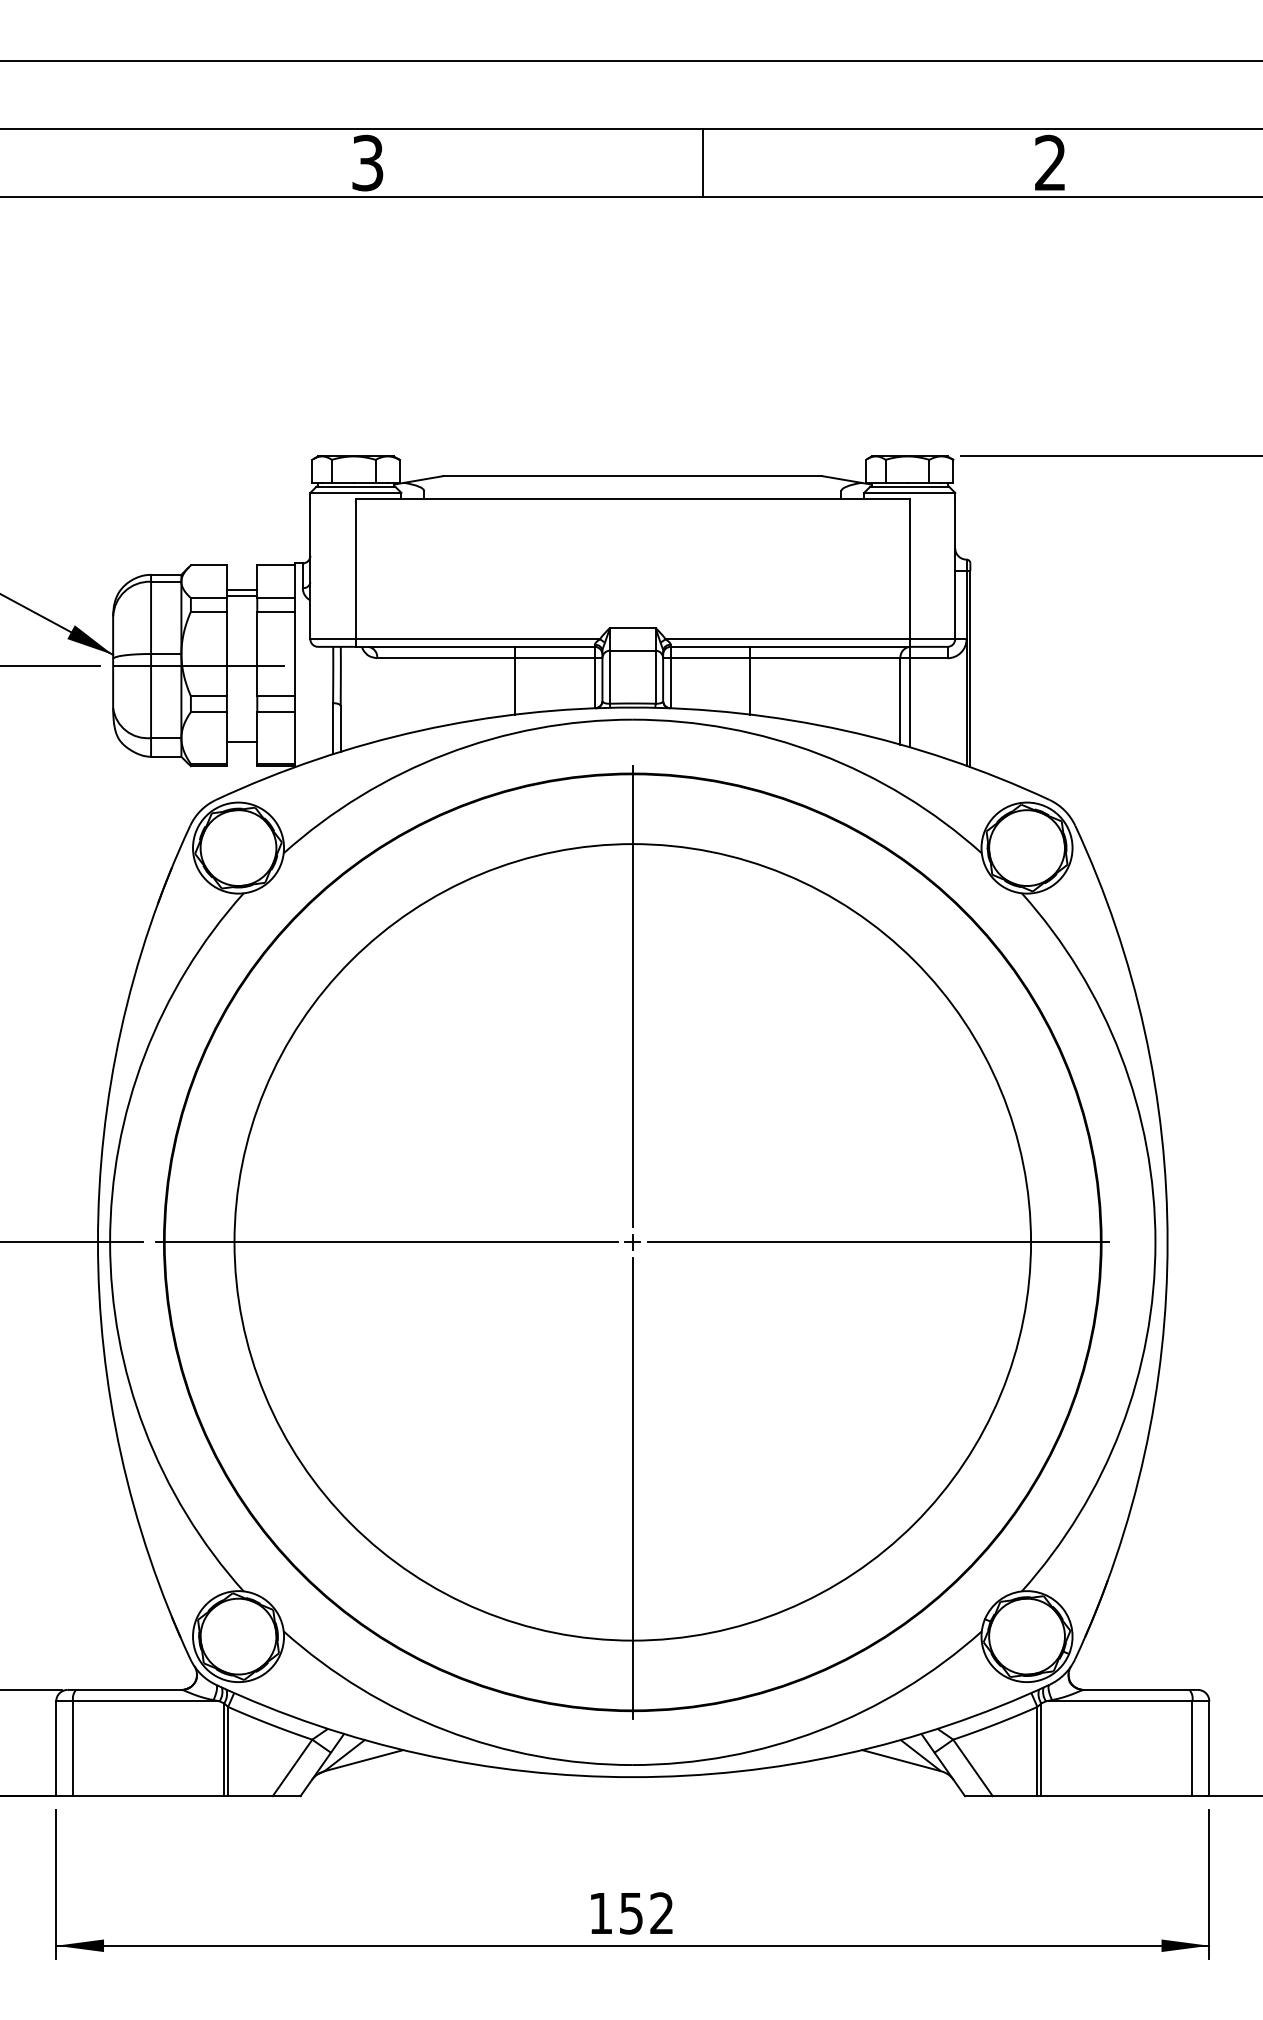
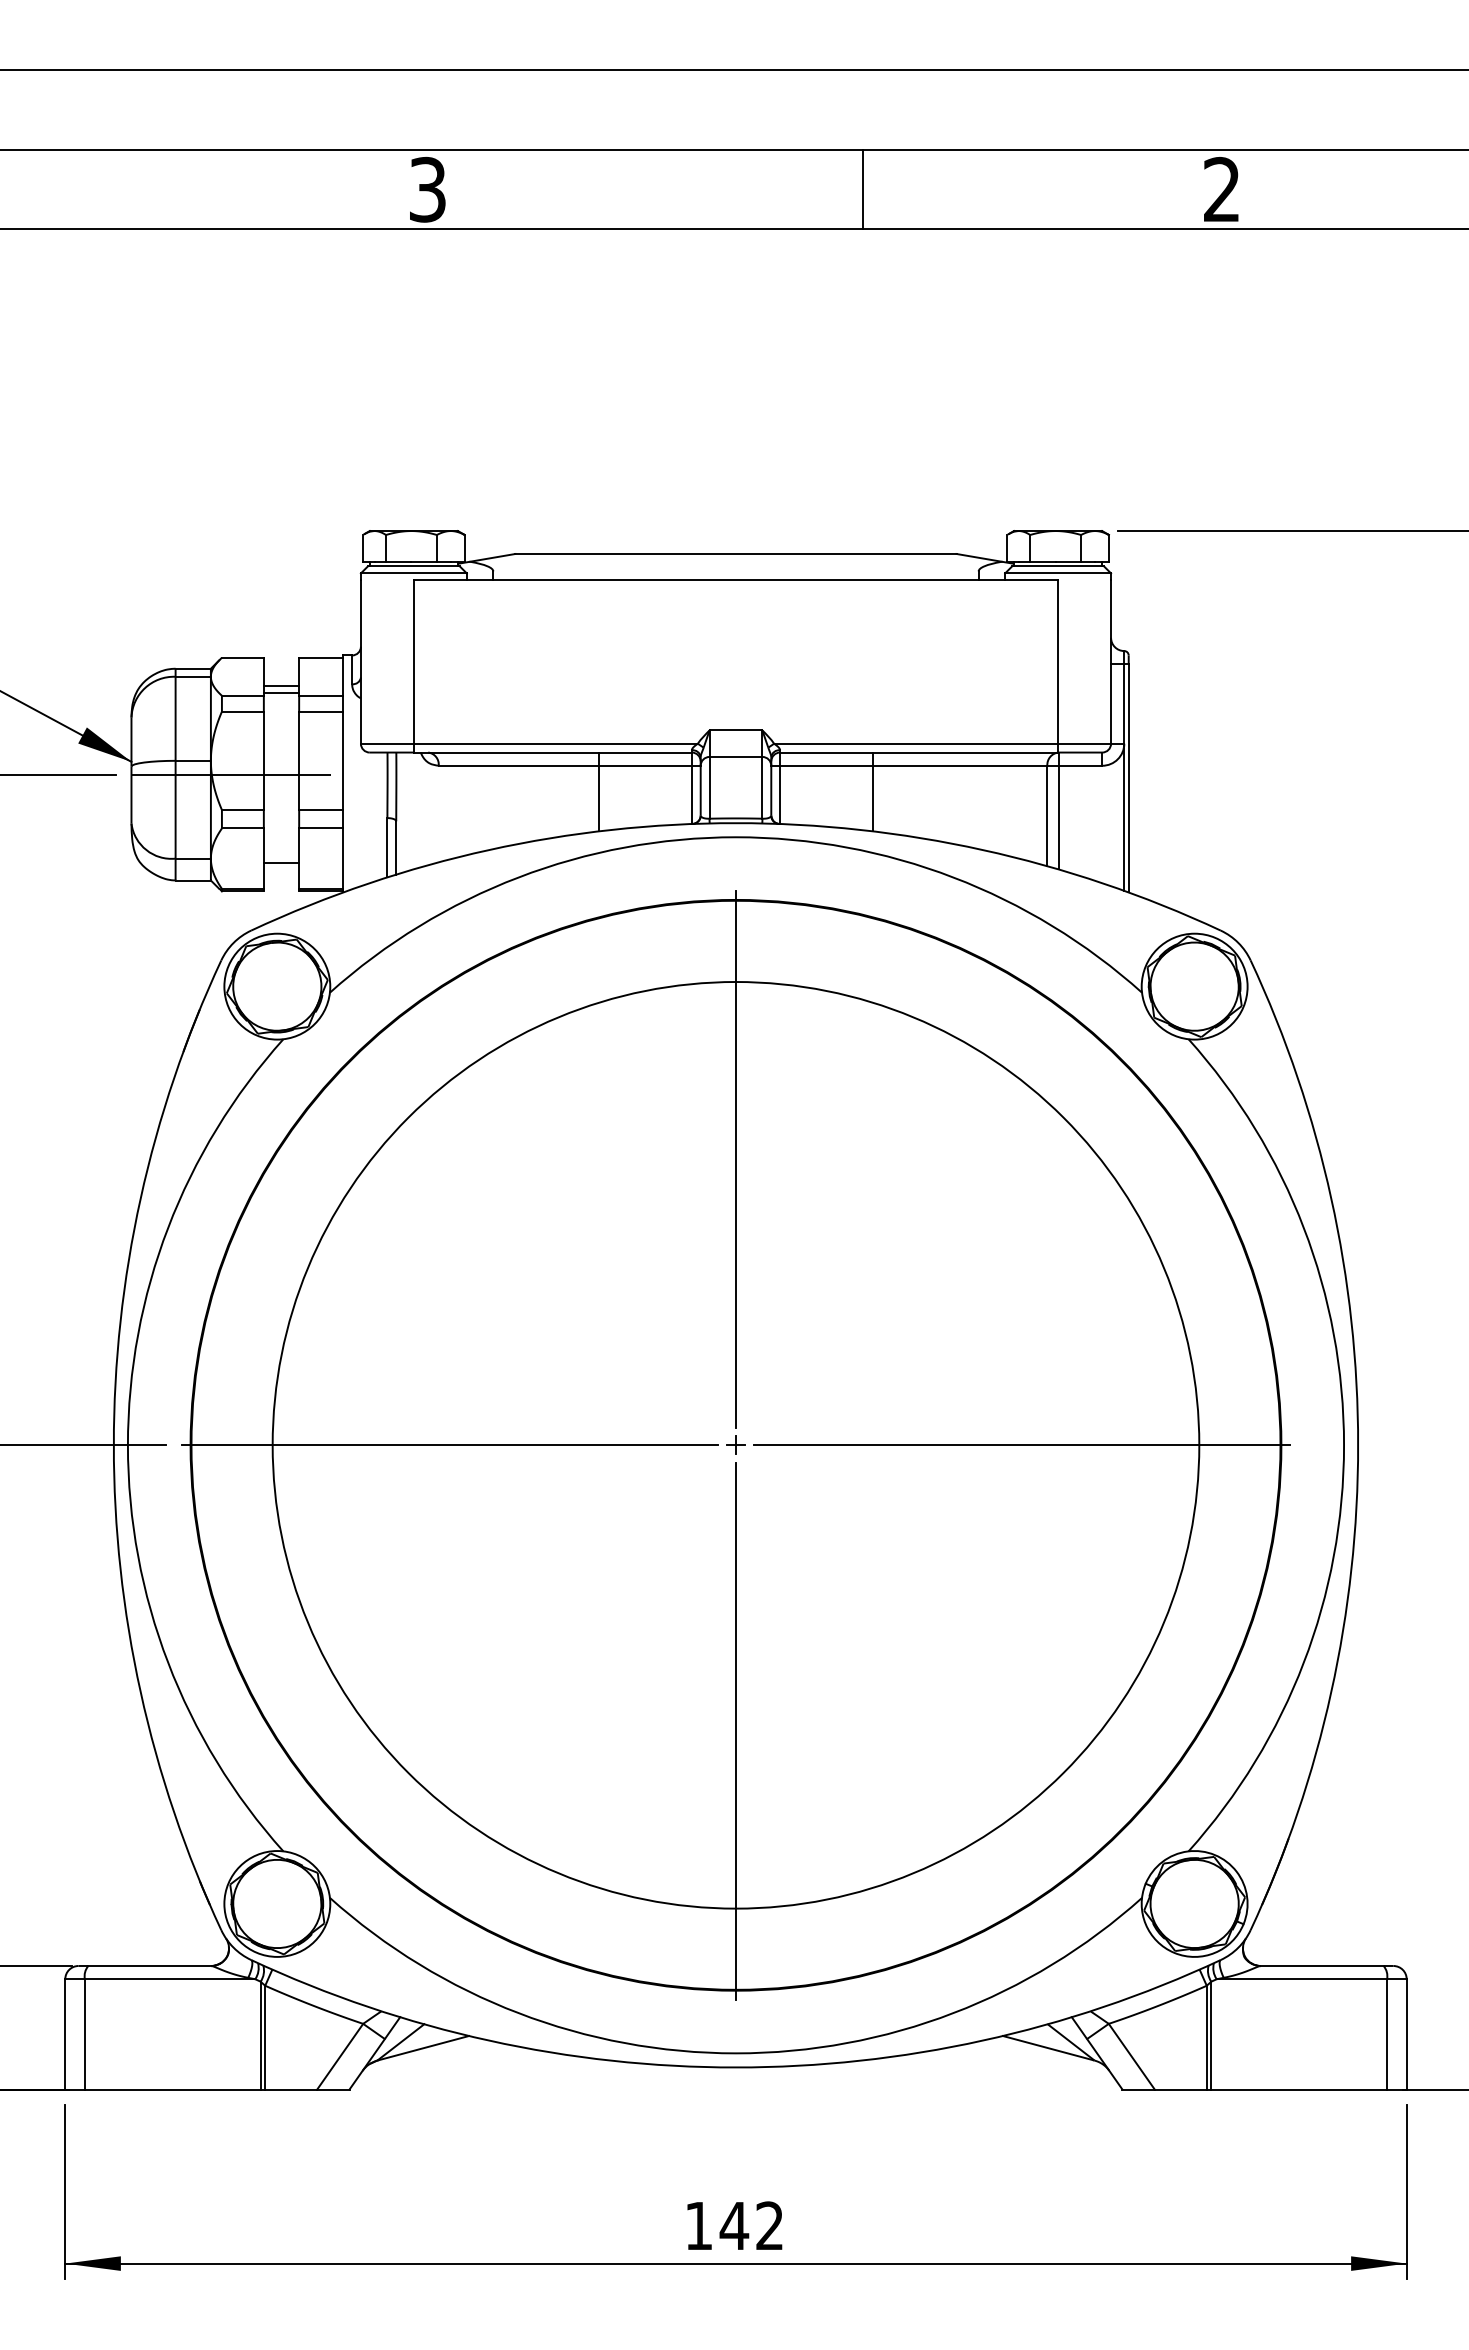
line: (702, 162) -> (863, 189), moved
text: (631, 1913) -> (734, 2226), 152 -> 142

